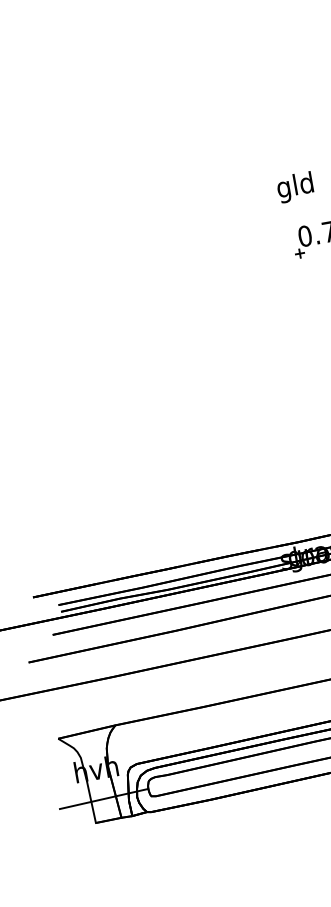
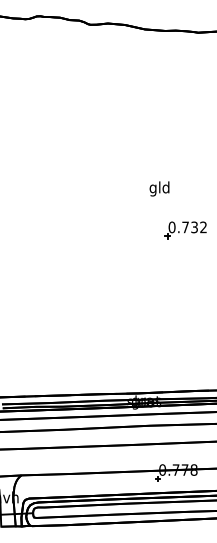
text: (295, 186) -> (159, 188), moved

